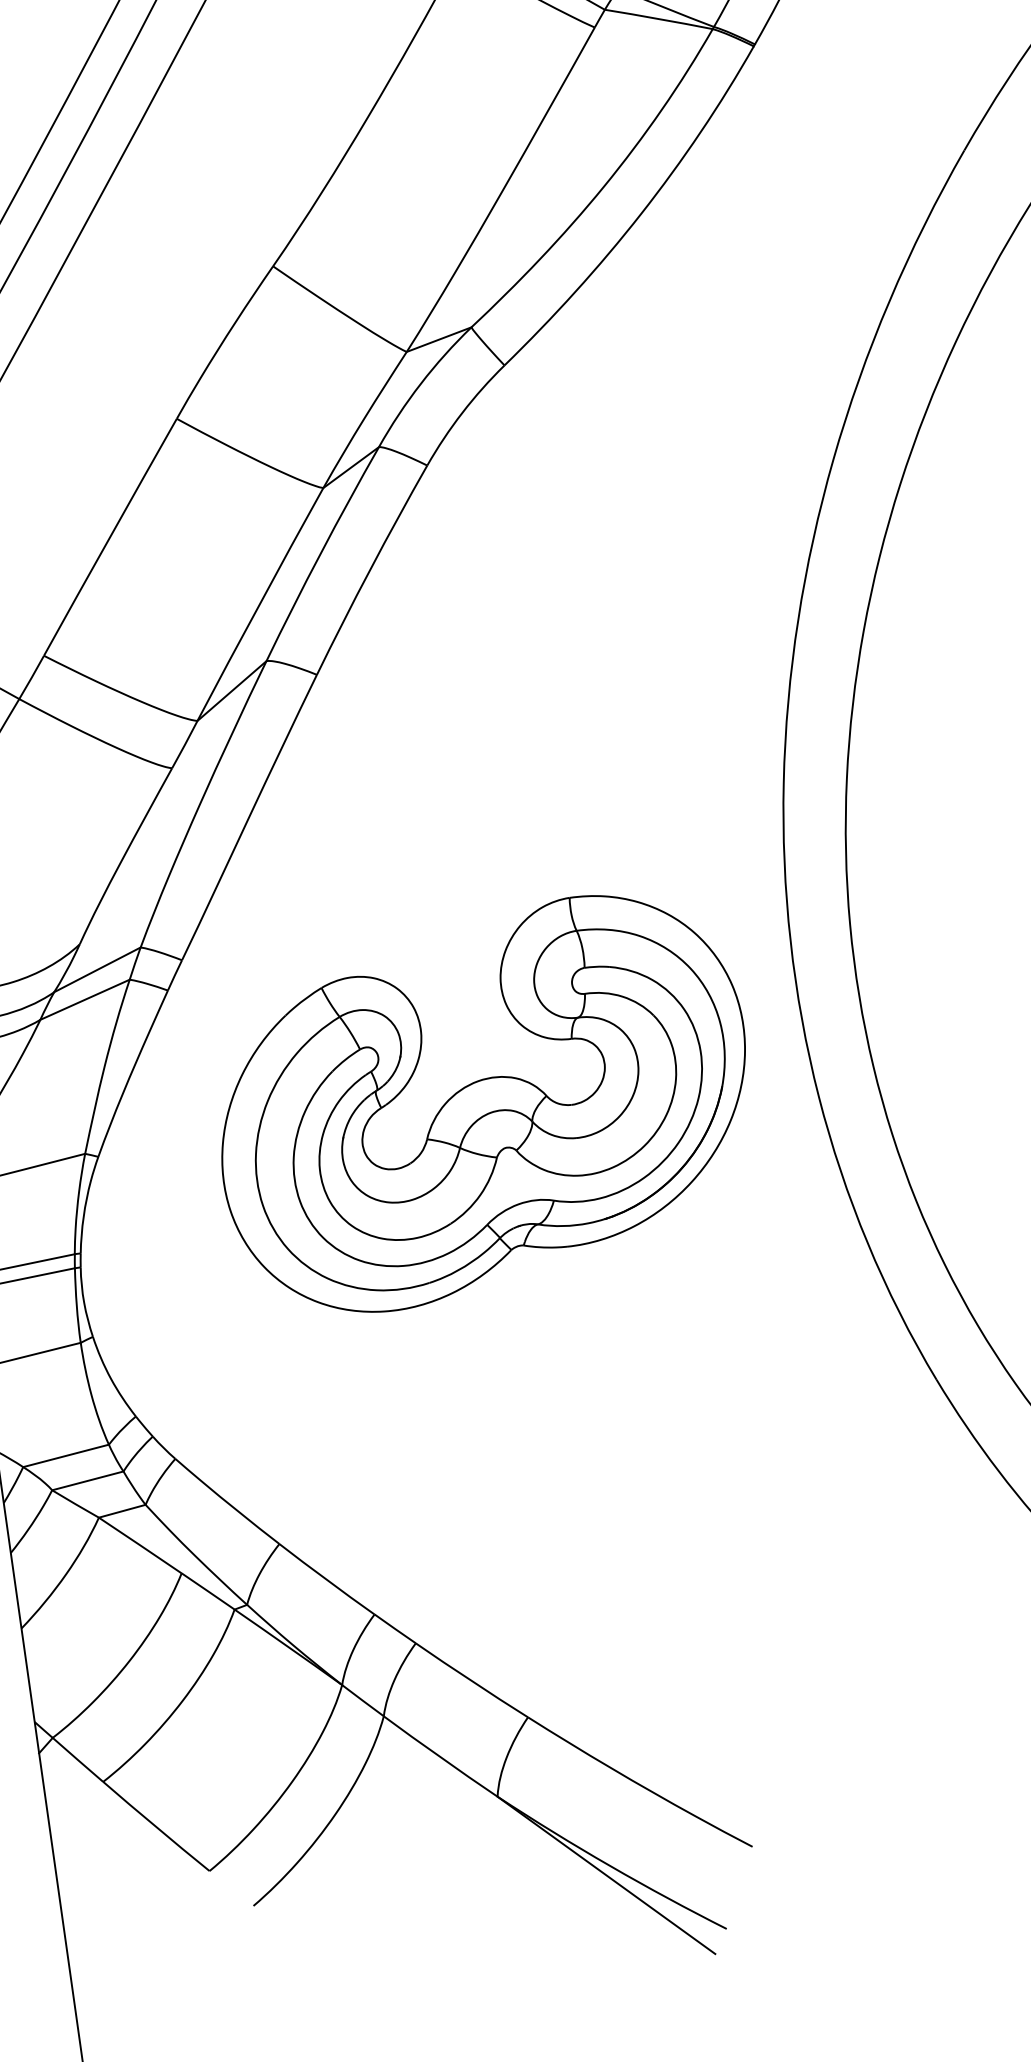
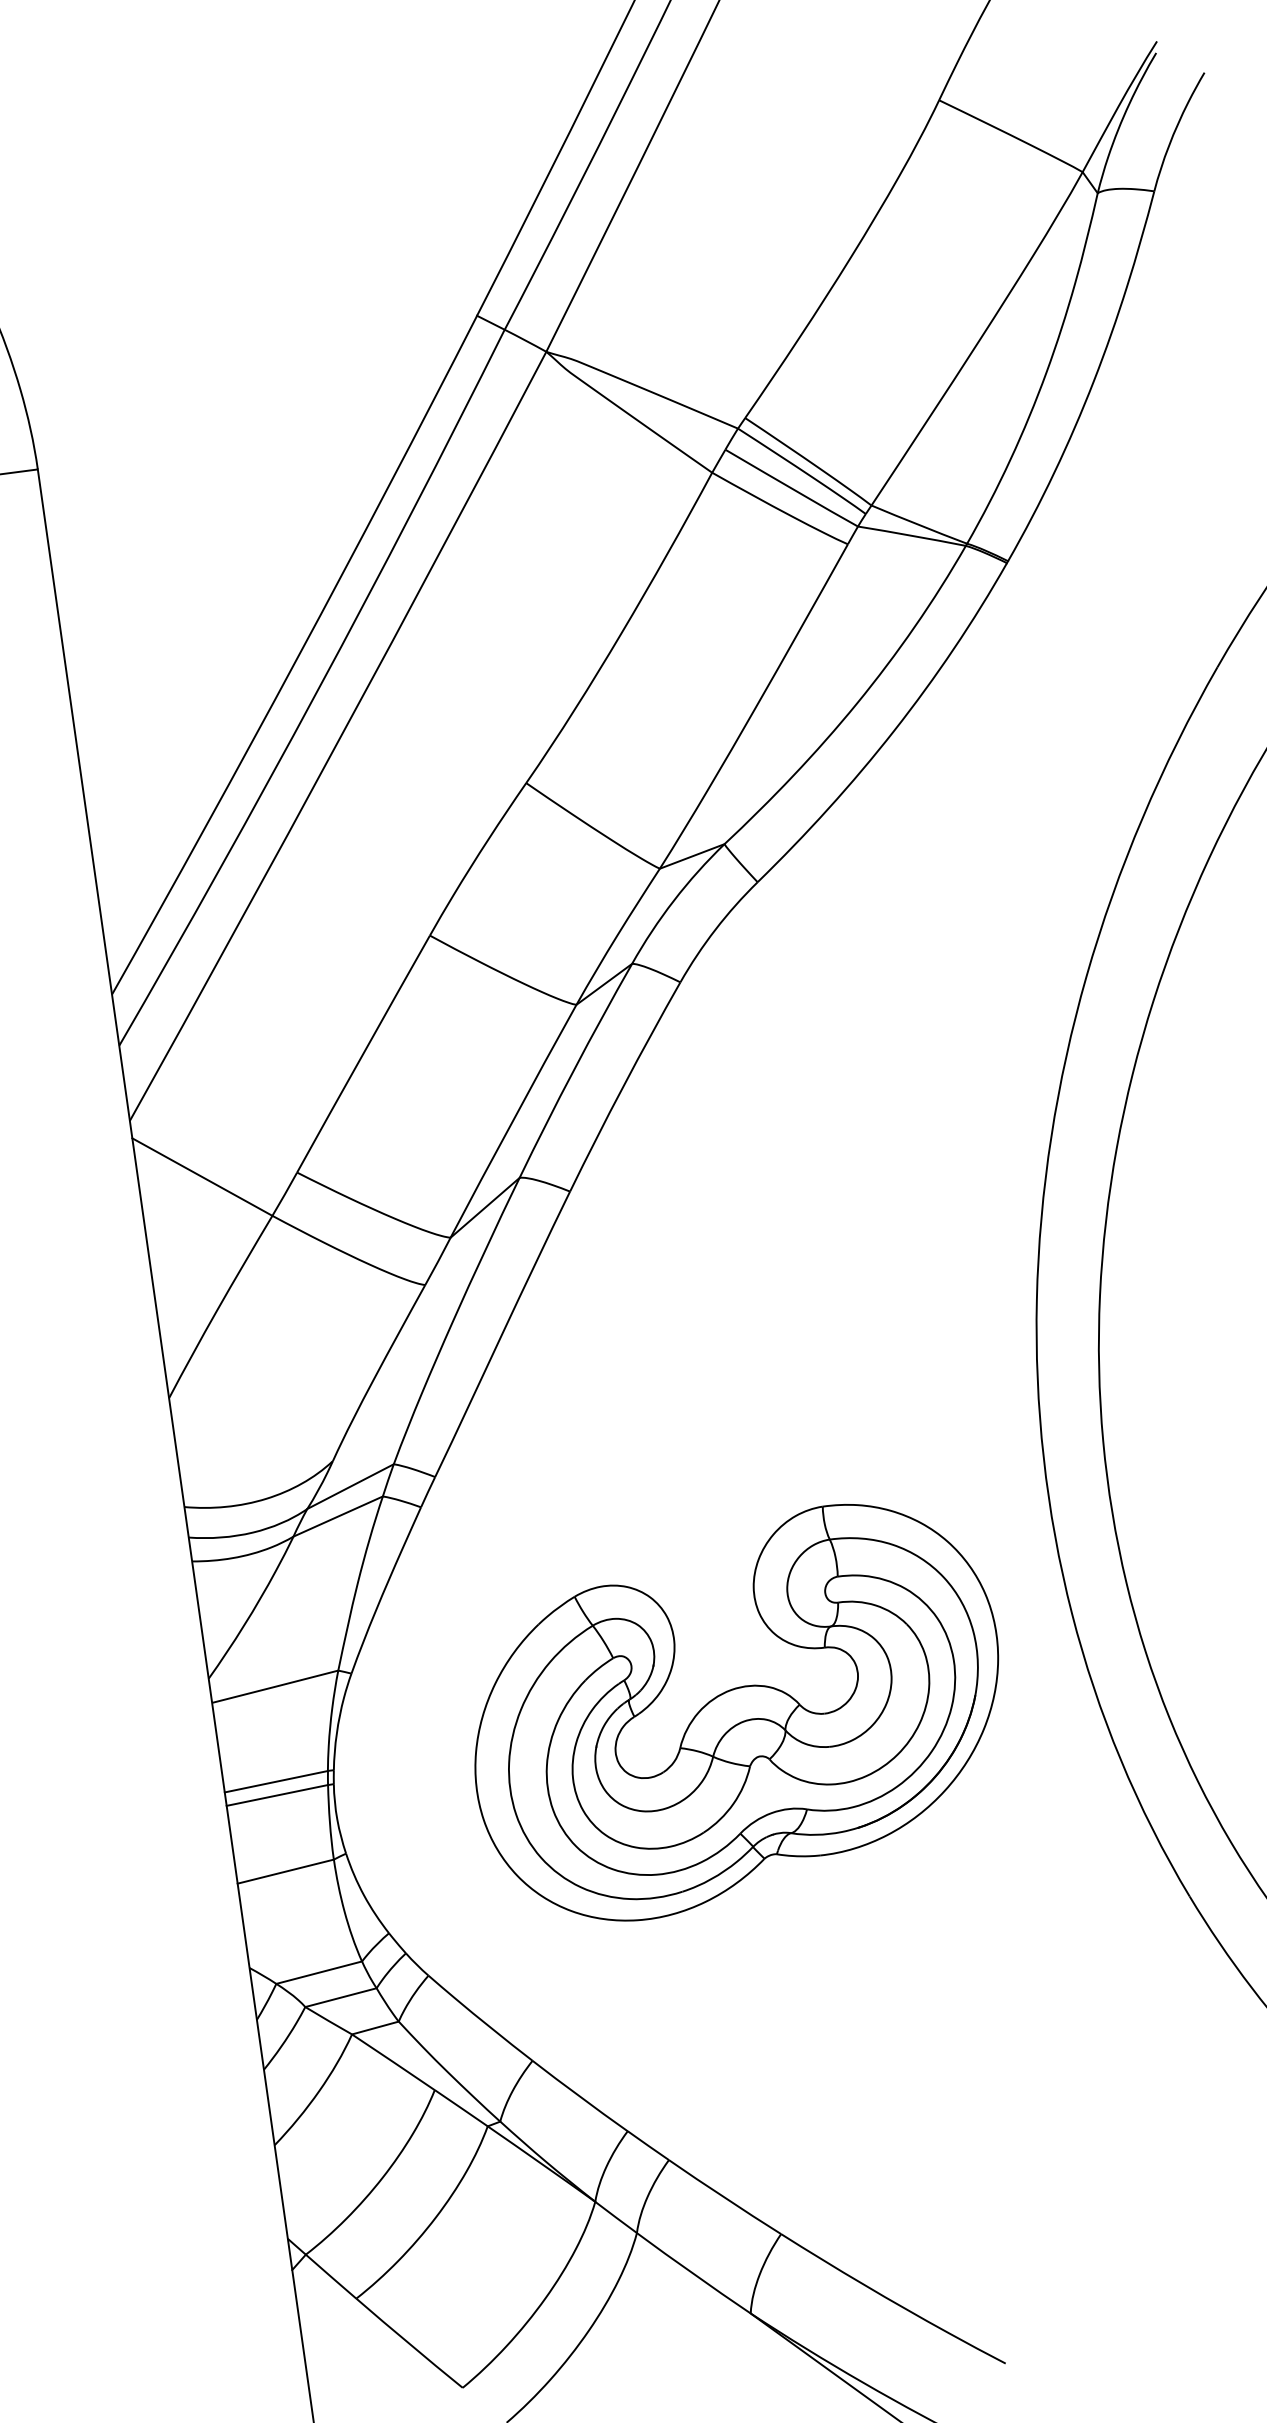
part: (483, 1103) -> (736, 1712), moved

